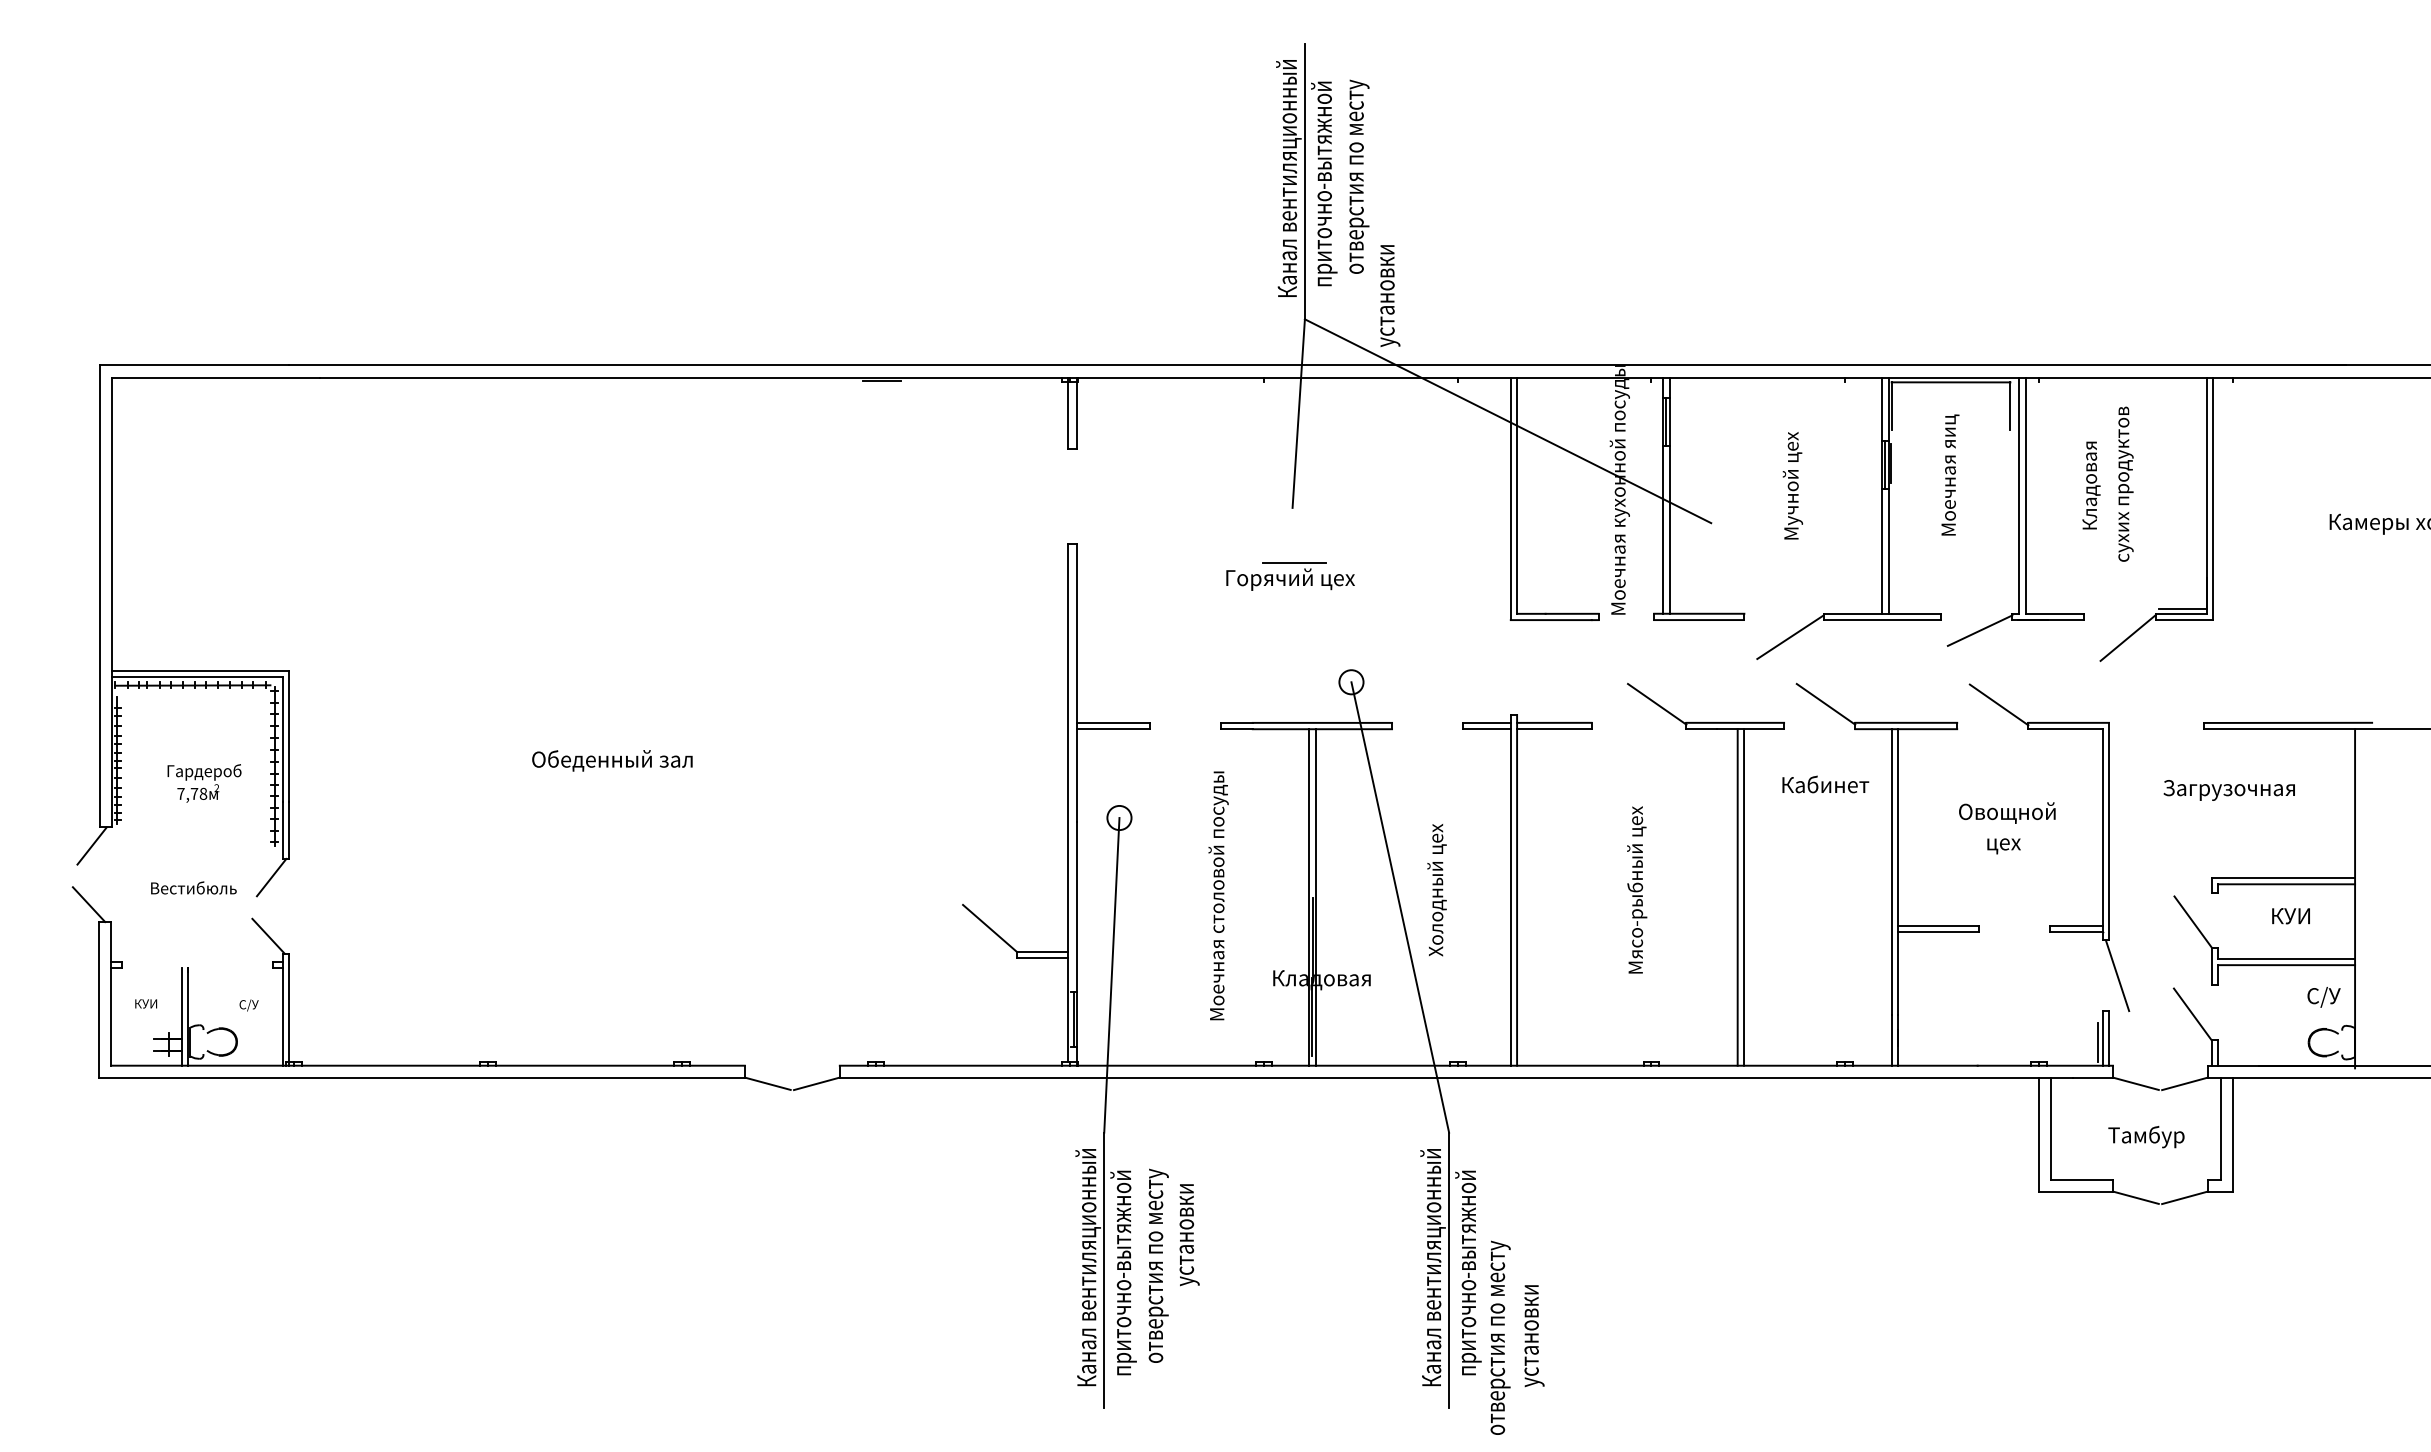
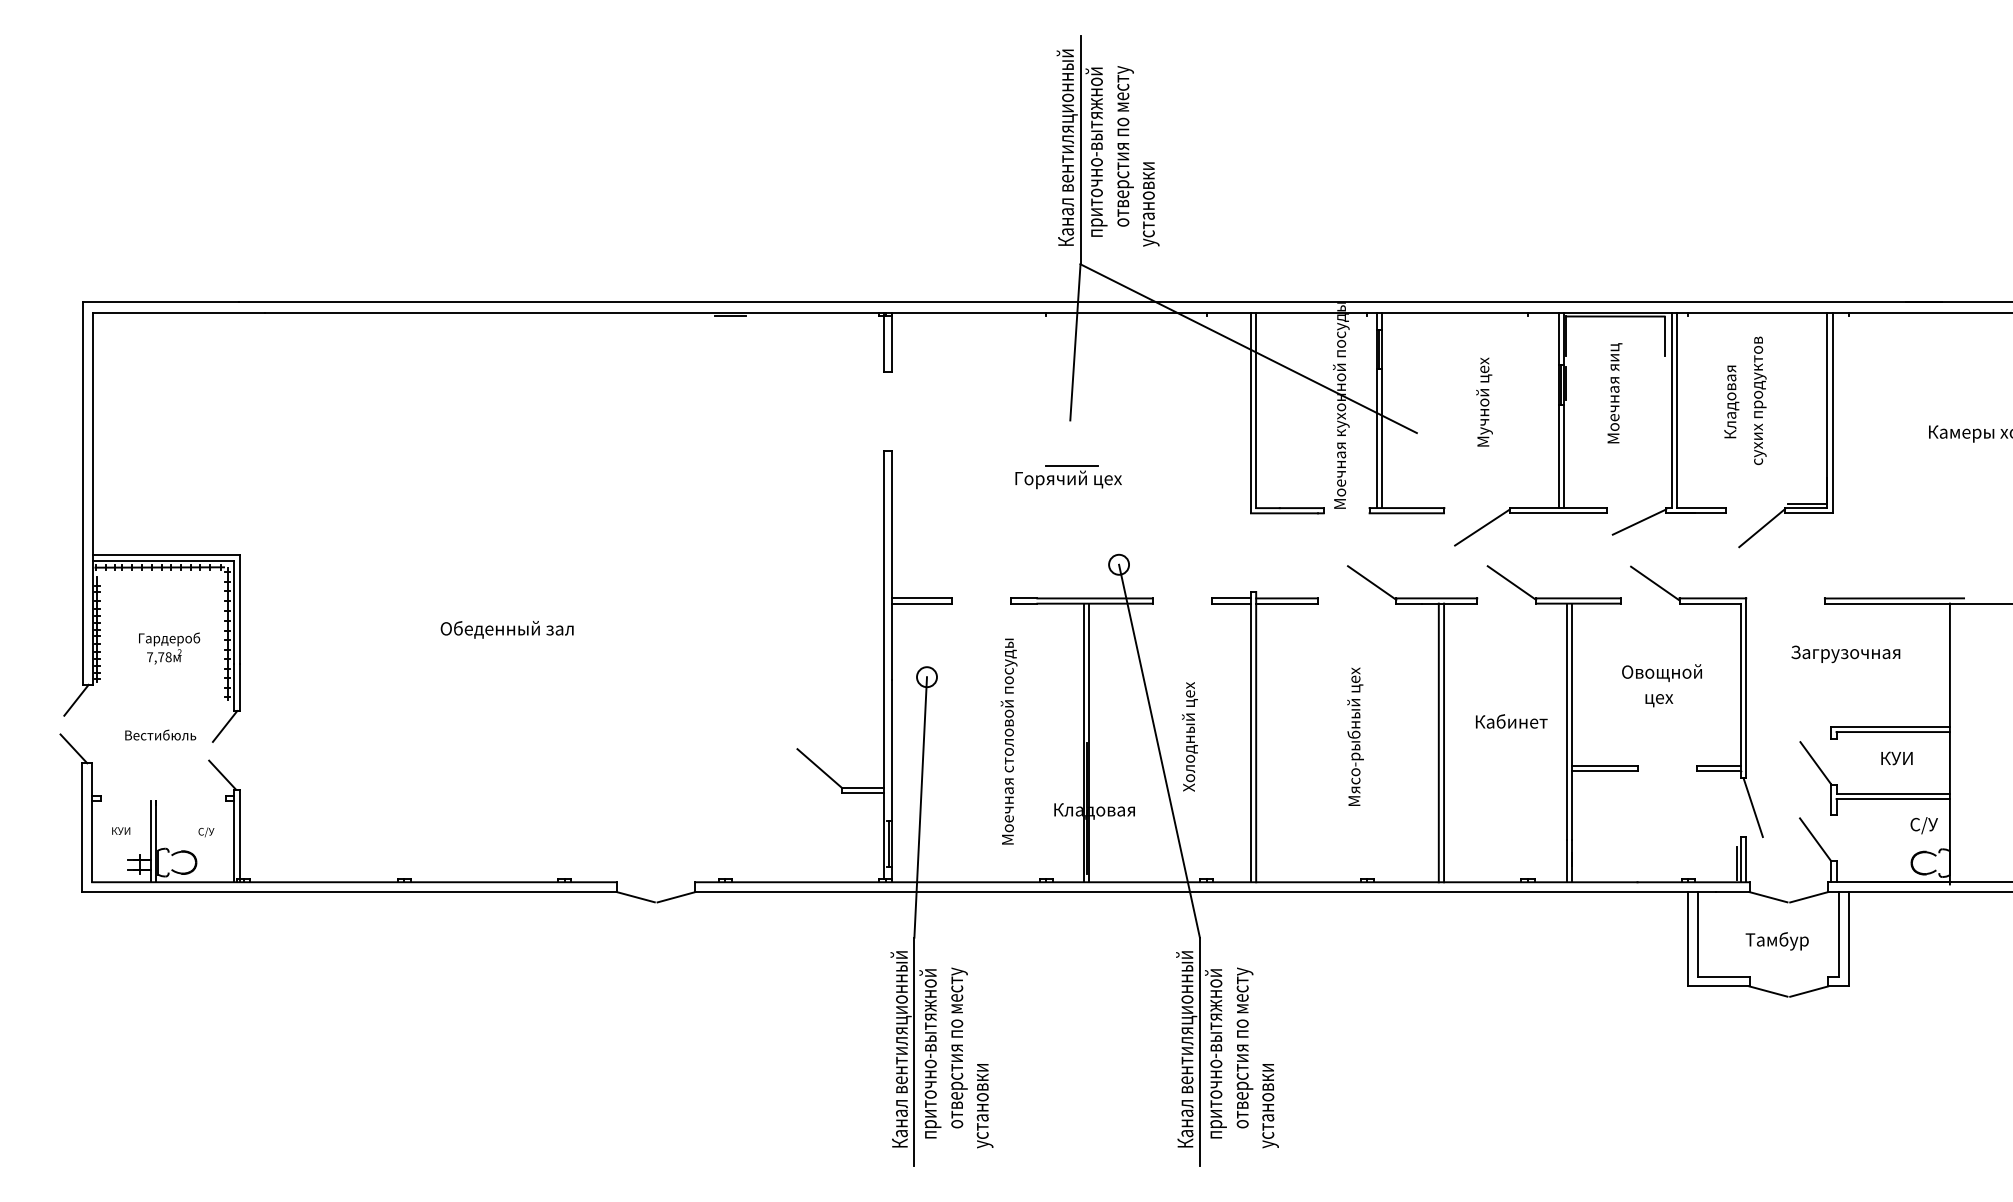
text: (1390, 295) -> (1151, 204), moved
text: (1825, 784) -> (1511, 721), moved
text: (1189, 1235) -> (984, 1106), moved
text: (1500, 1337) -> (1244, 1047), moved

